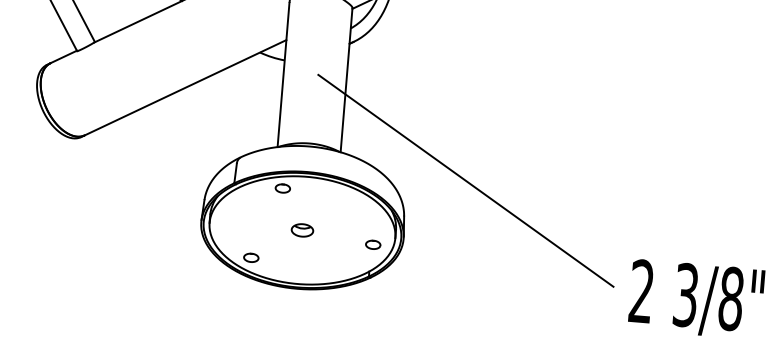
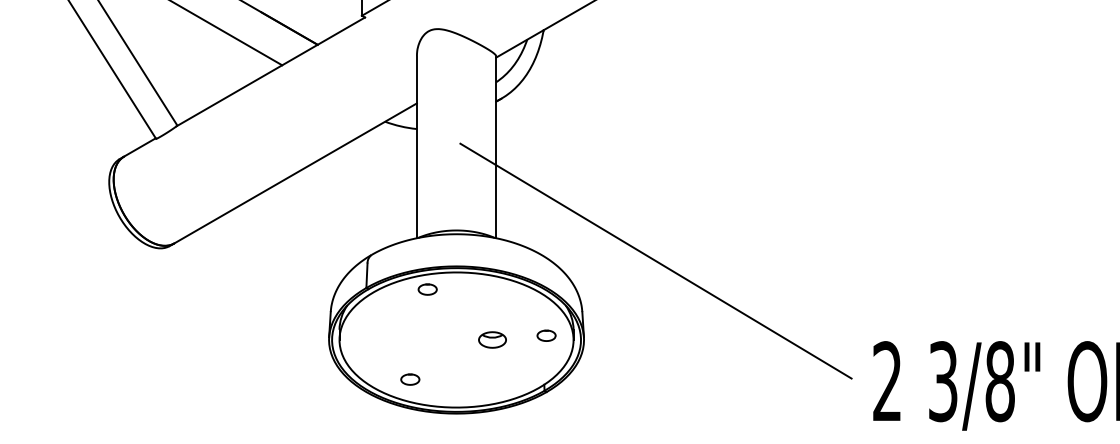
part: (302, 230) -> (492, 339), moved
part: (373, 244) -> (546, 335), moved
part: (251, 257) -> (410, 379), moved

